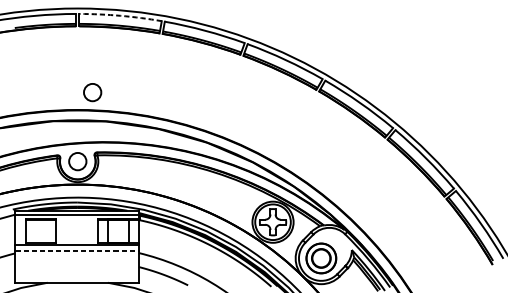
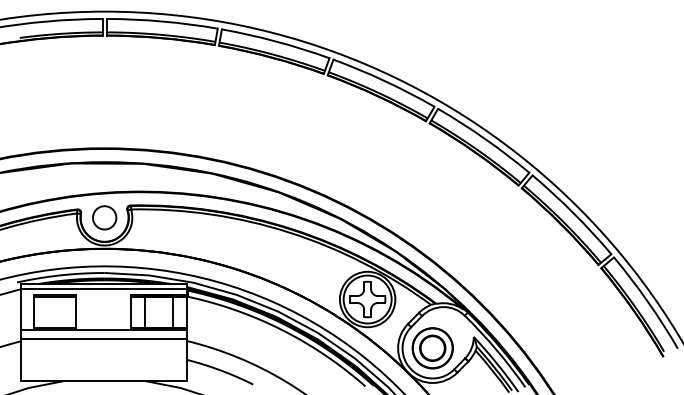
arc: (120, 15) -> (162, 21), dashed -> solid
circle: (92, 92) -> (124, 124), removed
line: (77, 251) -> (104, 338), dashed -> solid

